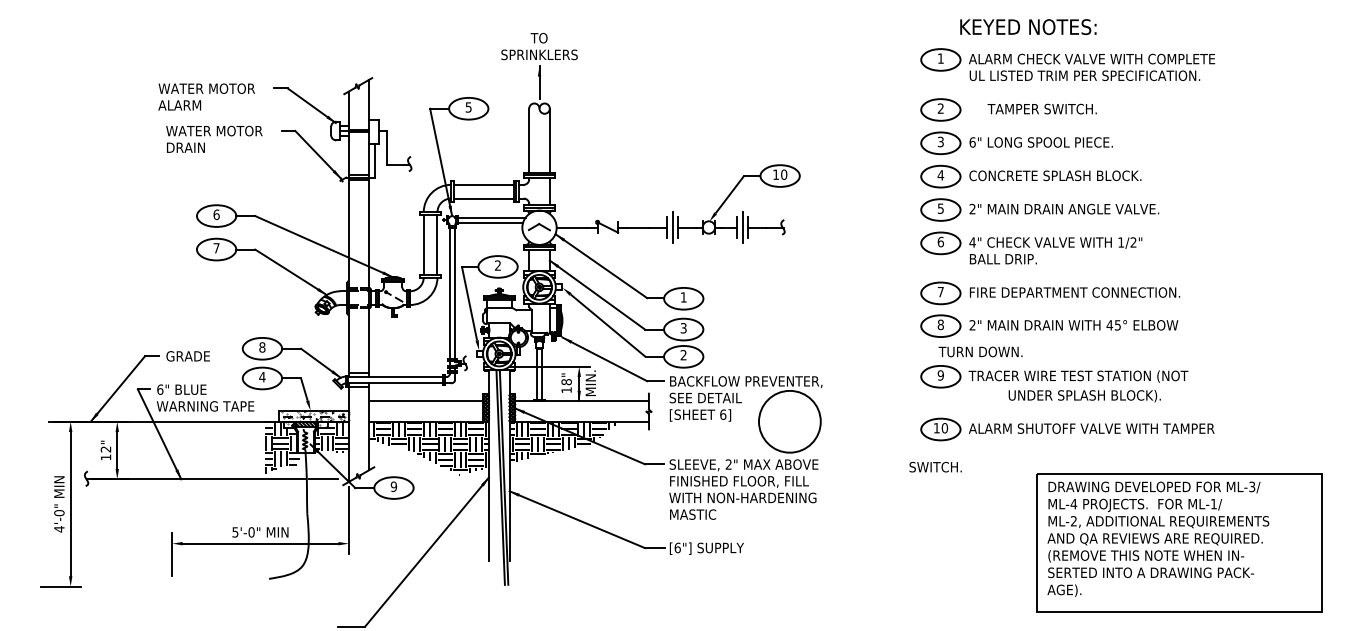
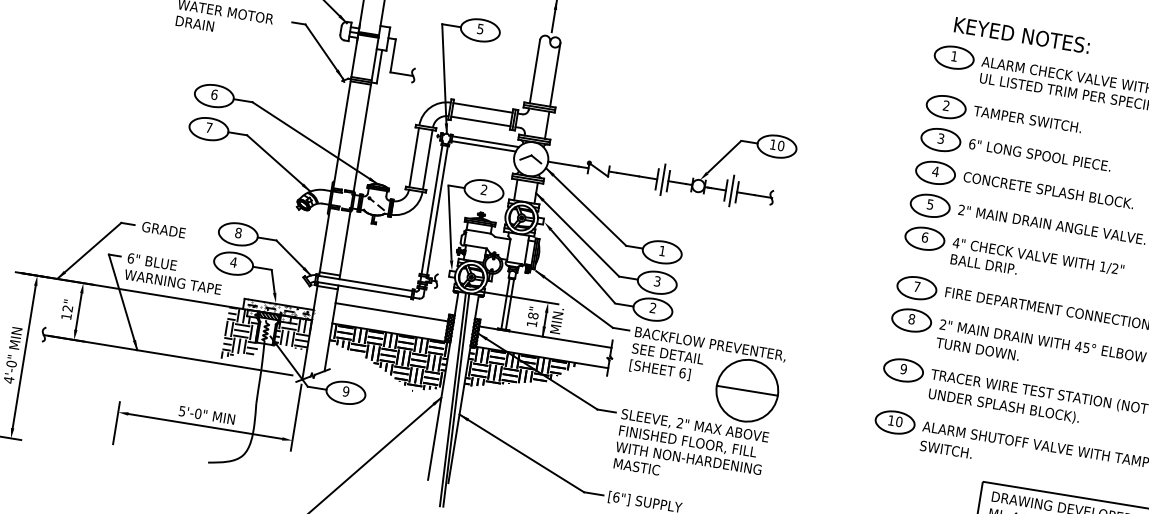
text: (1028, 26) -> (1022, 34), moved
text: (1041, 108) -> (1027, 118), moved
text: (980, 351) -> (977, 348), moved
text: (1084, 396) -> (1003, 406), moved
line: (789, 421) -> (746, 390), added
text: (935, 467) -> (946, 450), moved

